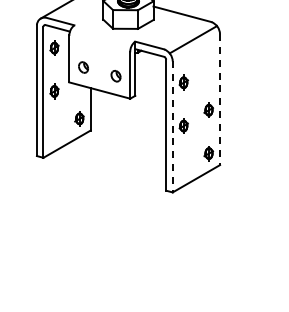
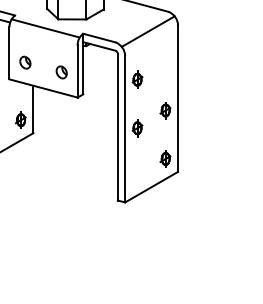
line: (101, 36) -> (45, 27), added
line: (220, 100) -> (178, 99), dashed -> solid
line: (172, 127) -> (124, 129), dashed -> solid

